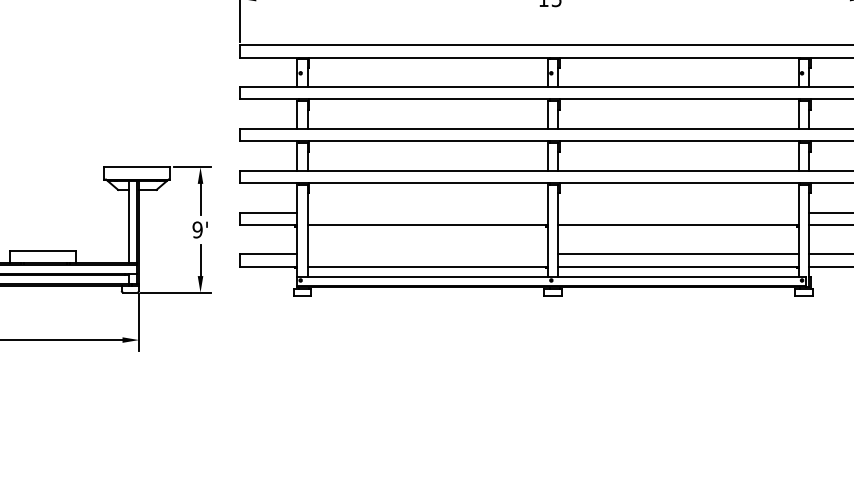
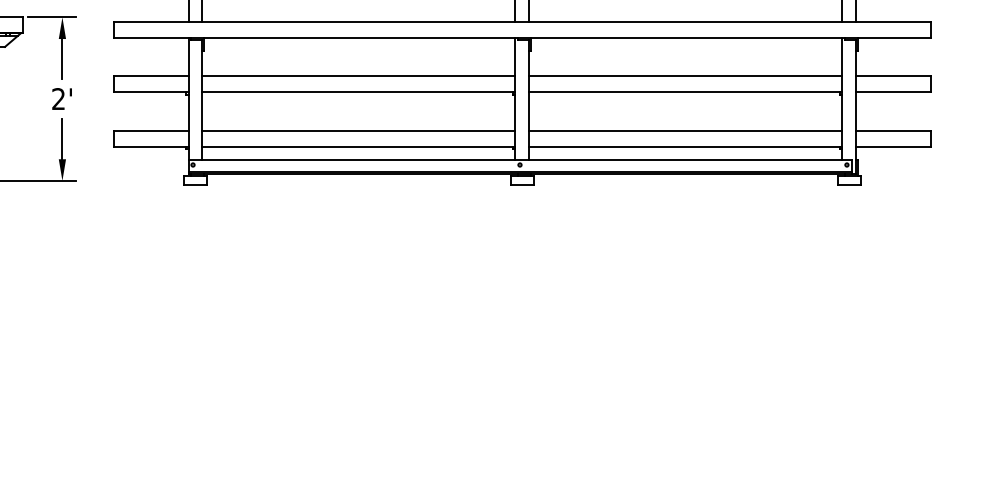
line: (427, 212) -> (358, 76), added
line: (678, 212) -> (685, 76), added
text: (197, 229) -> (58, 98), 9' -> 2'
line: (427, 254) -> (358, 131), added

